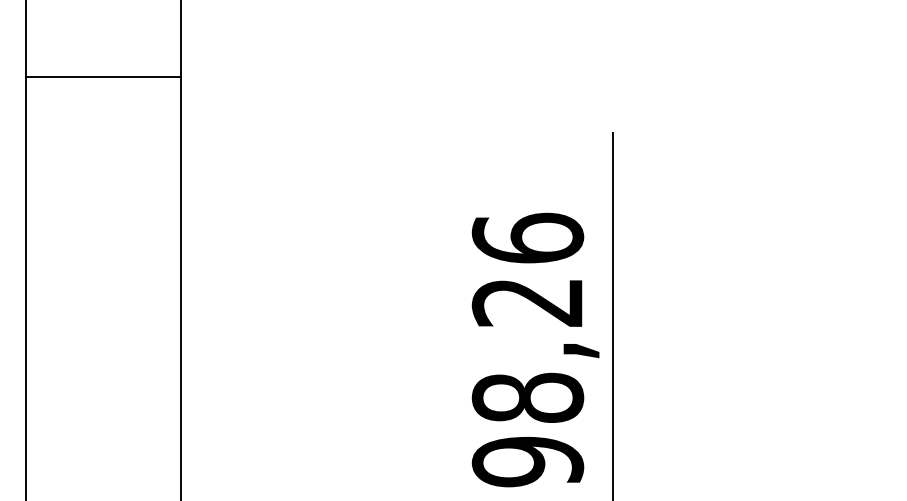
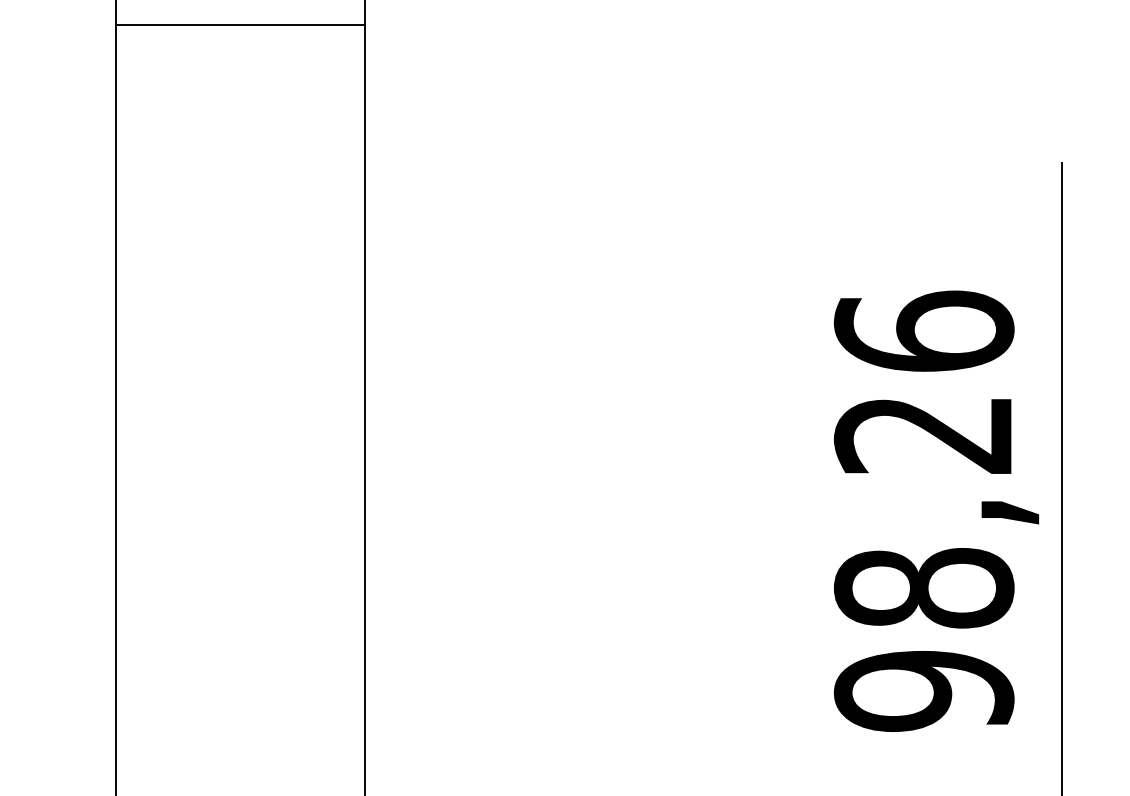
line: (102, 76) -> (239, 24), moved

